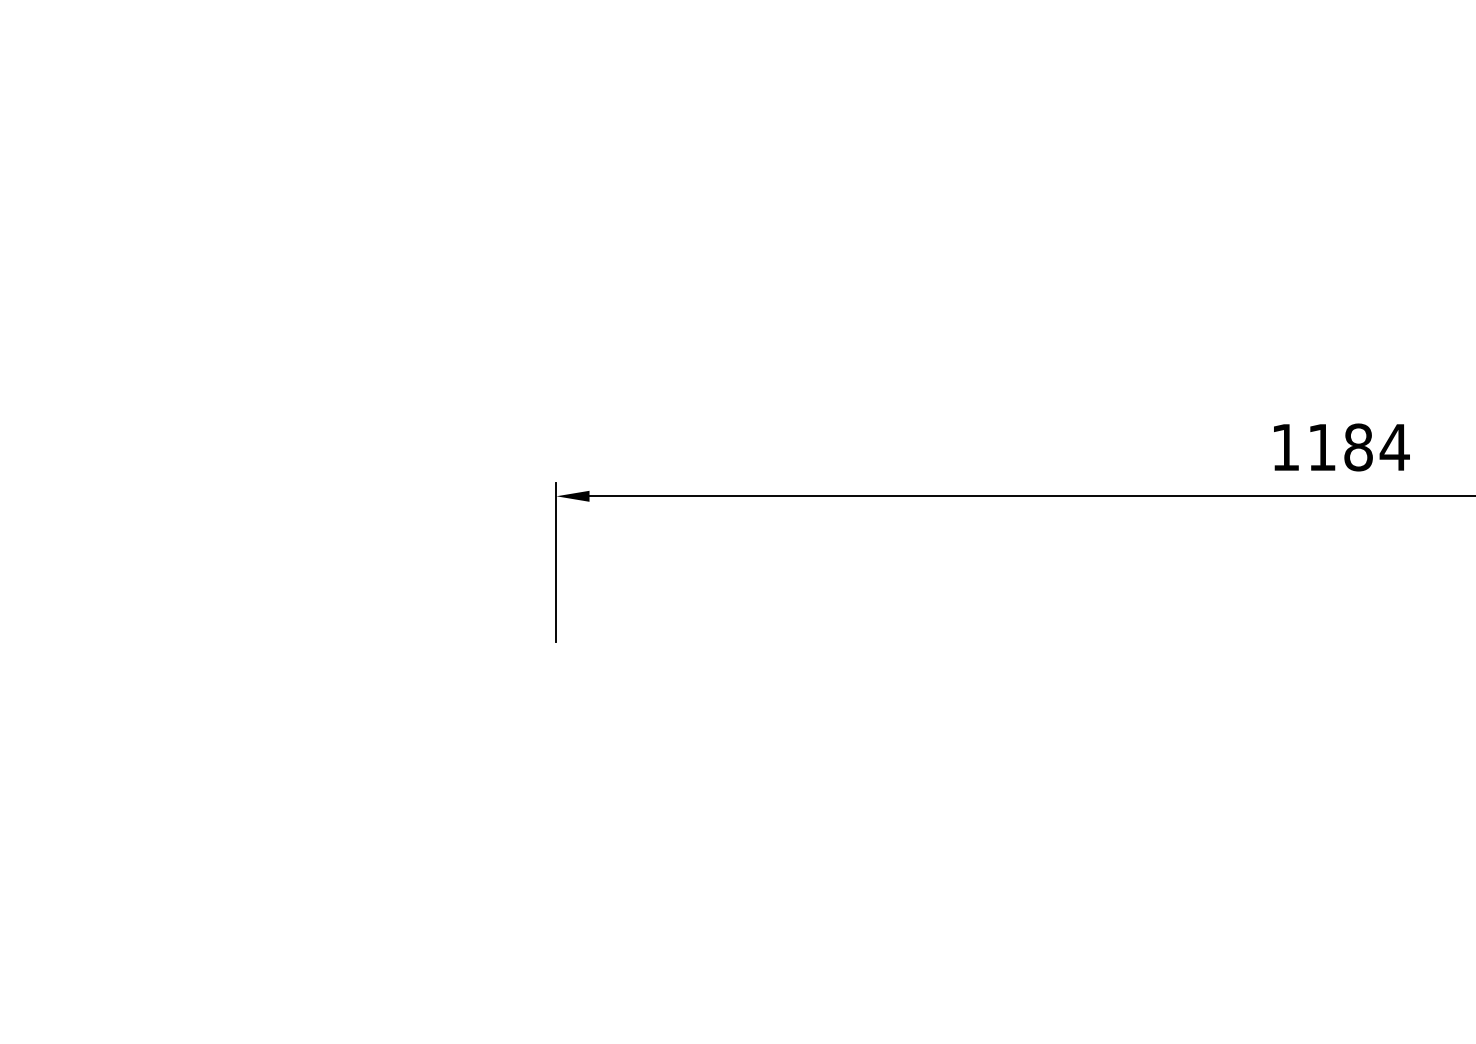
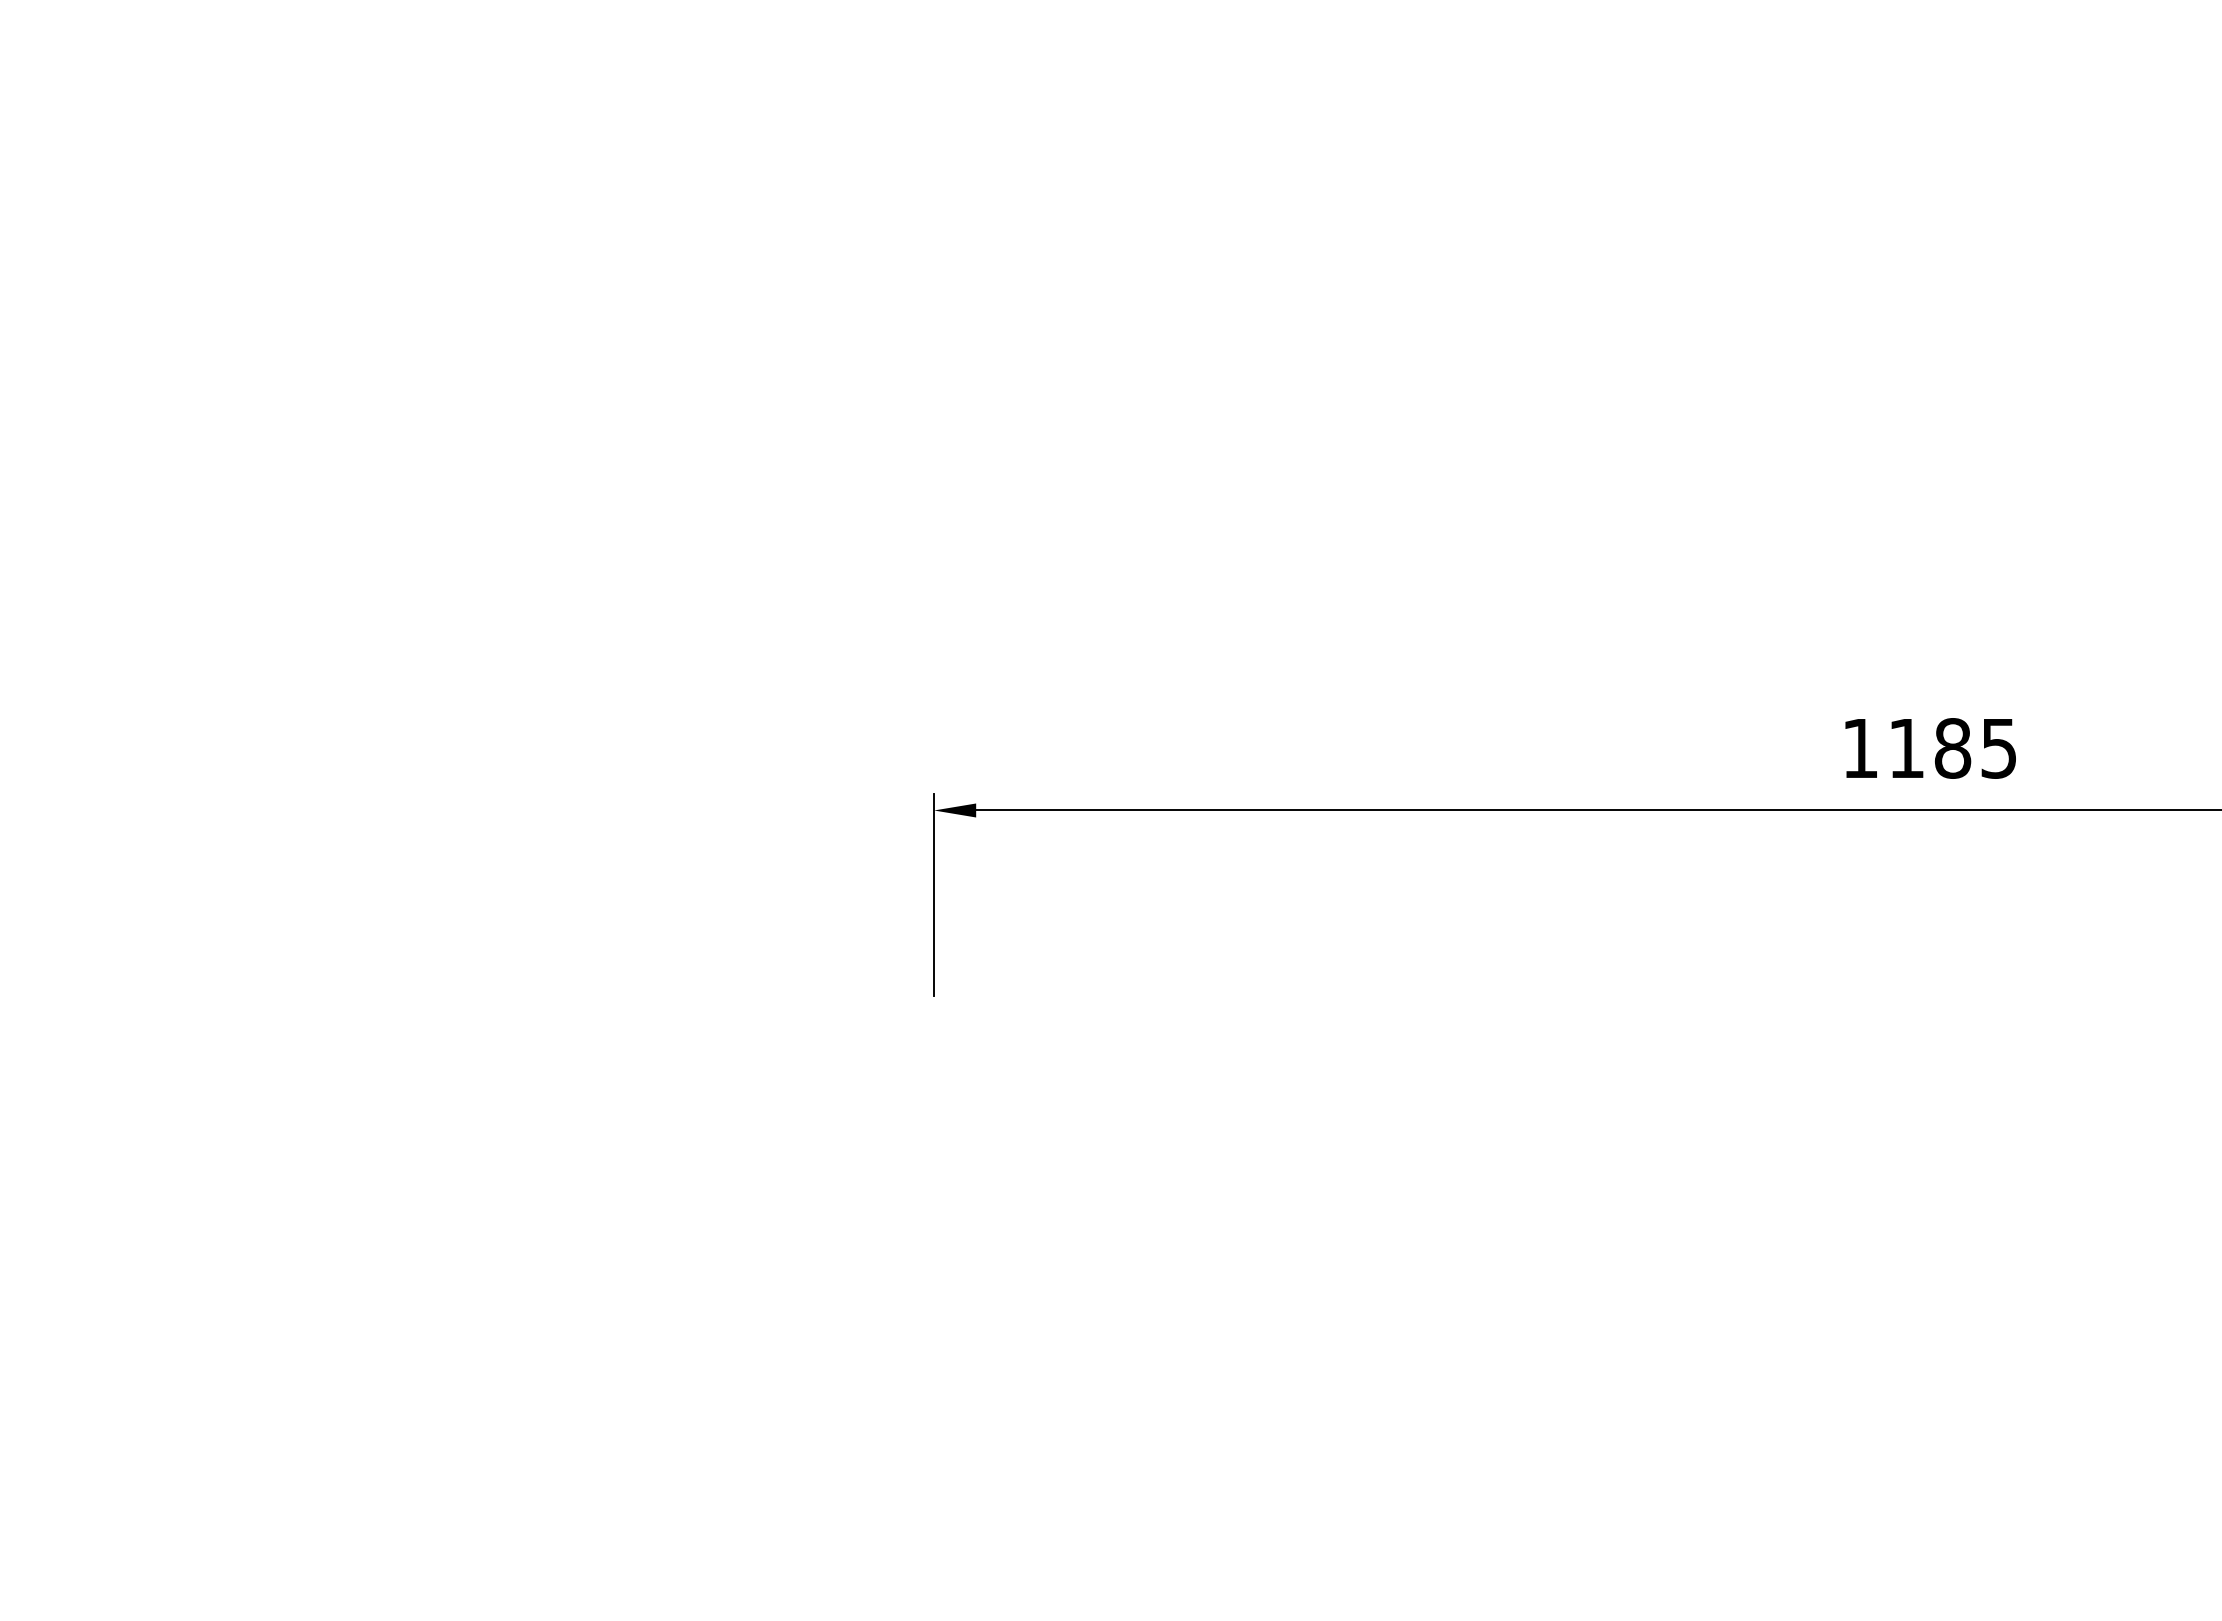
text: (1394, 447) -> (1998, 748), 1184 -> 1185

